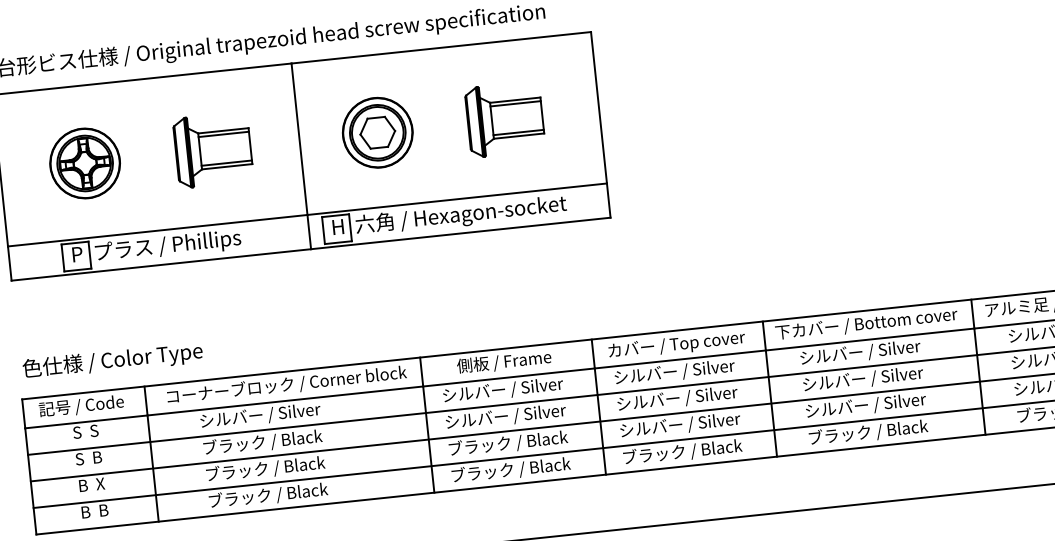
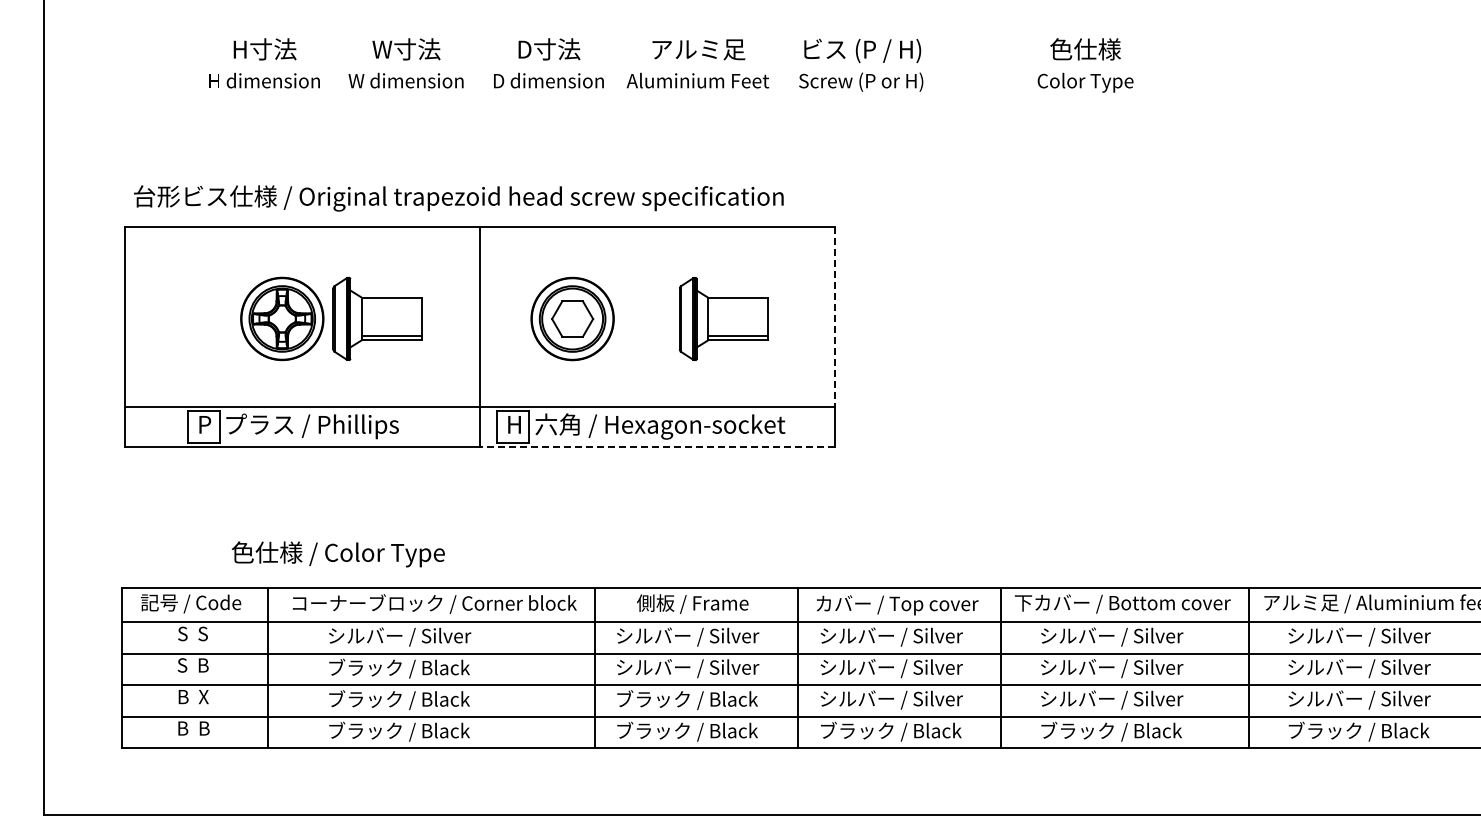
line: (515, 103) -> (737, 301), removed
line: (599, 107) -> (835, 316), solid -> dashed
line: (223, 134) -> (391, 301), removed
part: (85, 163) -> (282, 318), moved
line: (460, 233) -> (657, 447), solid -> dashed
text: (112, 361) -> (338, 554), moved

